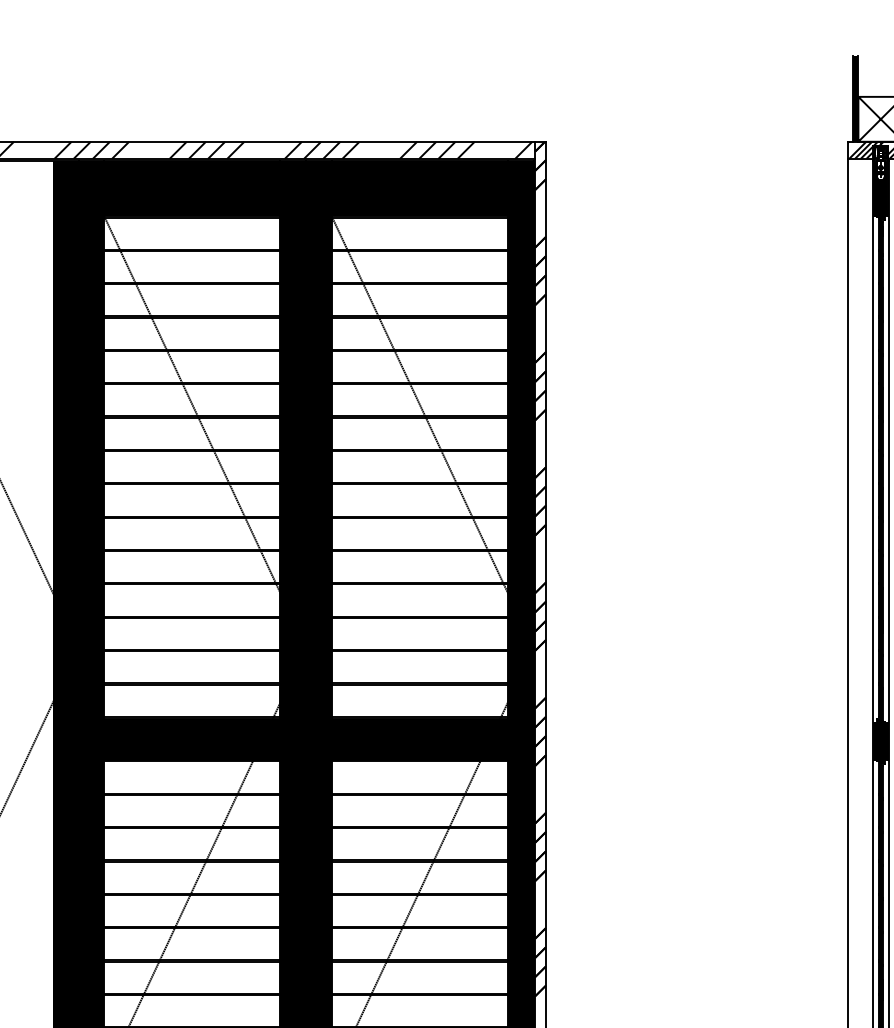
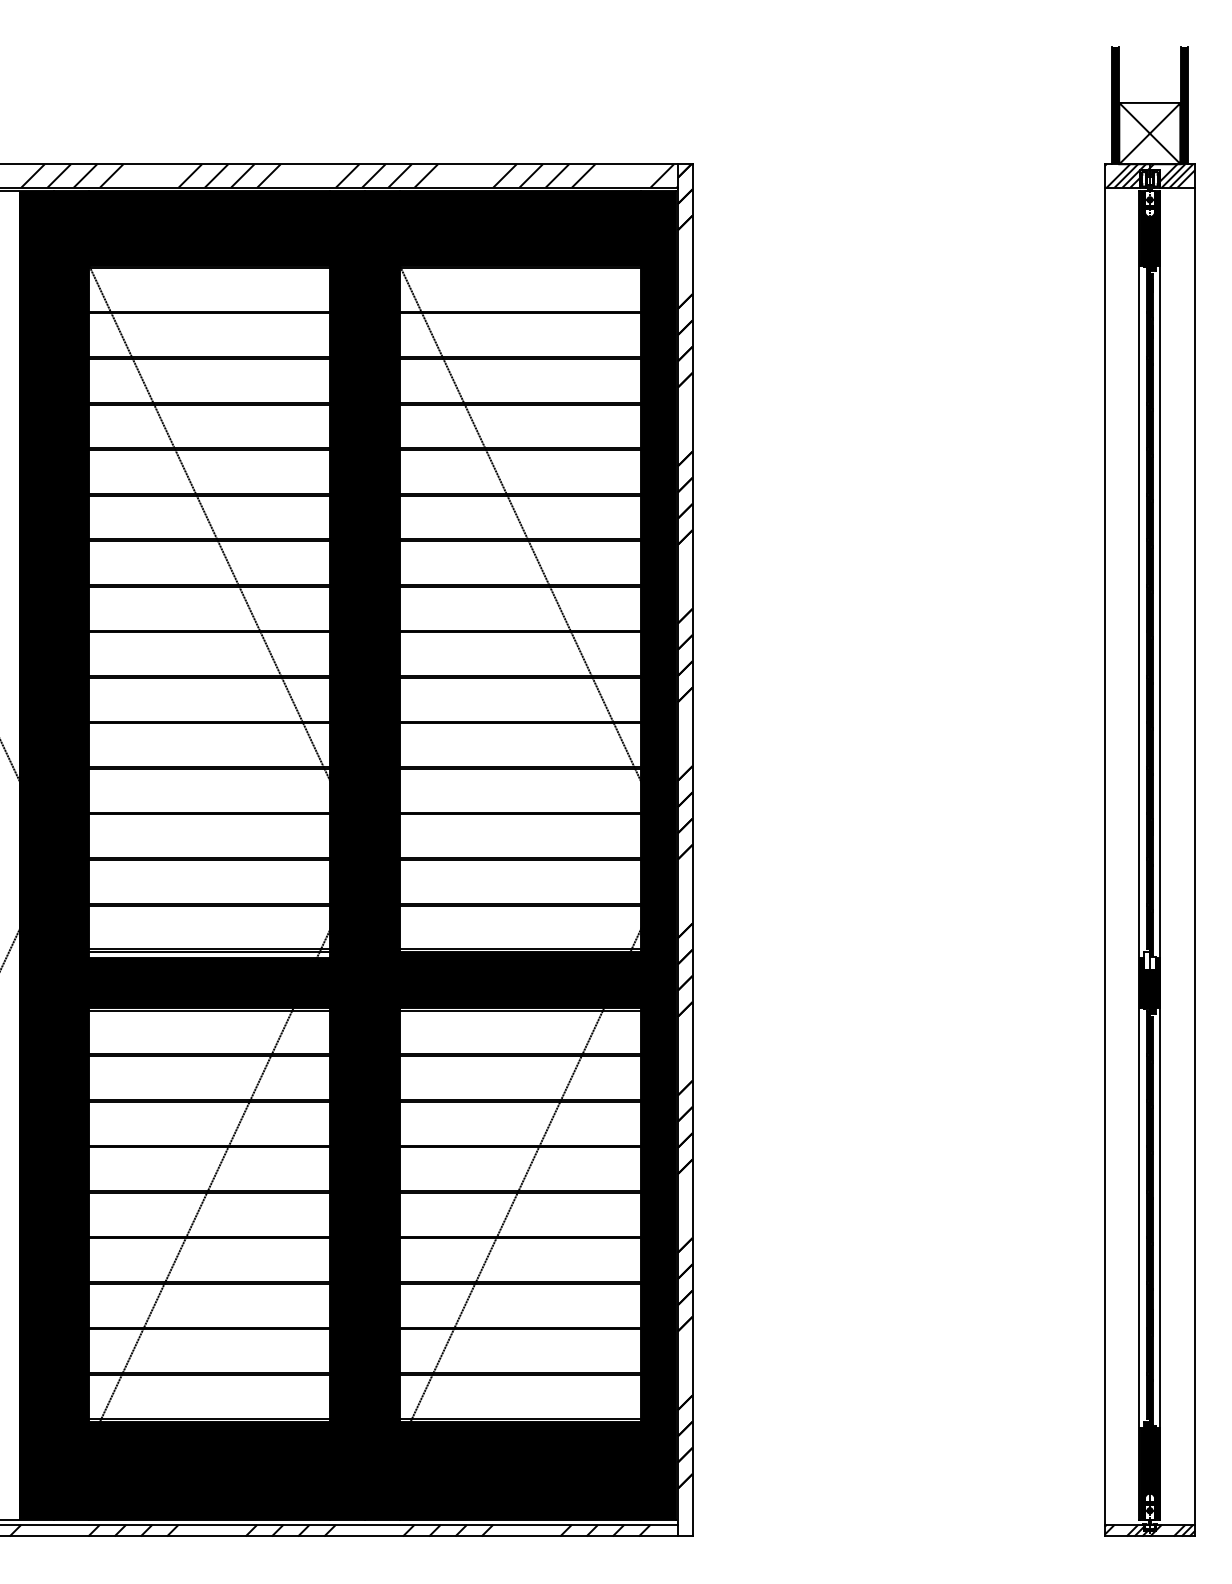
fill: (192, 721) -> (209, 955), removed
fill: (880, 724) -> (1149, 960), removed

